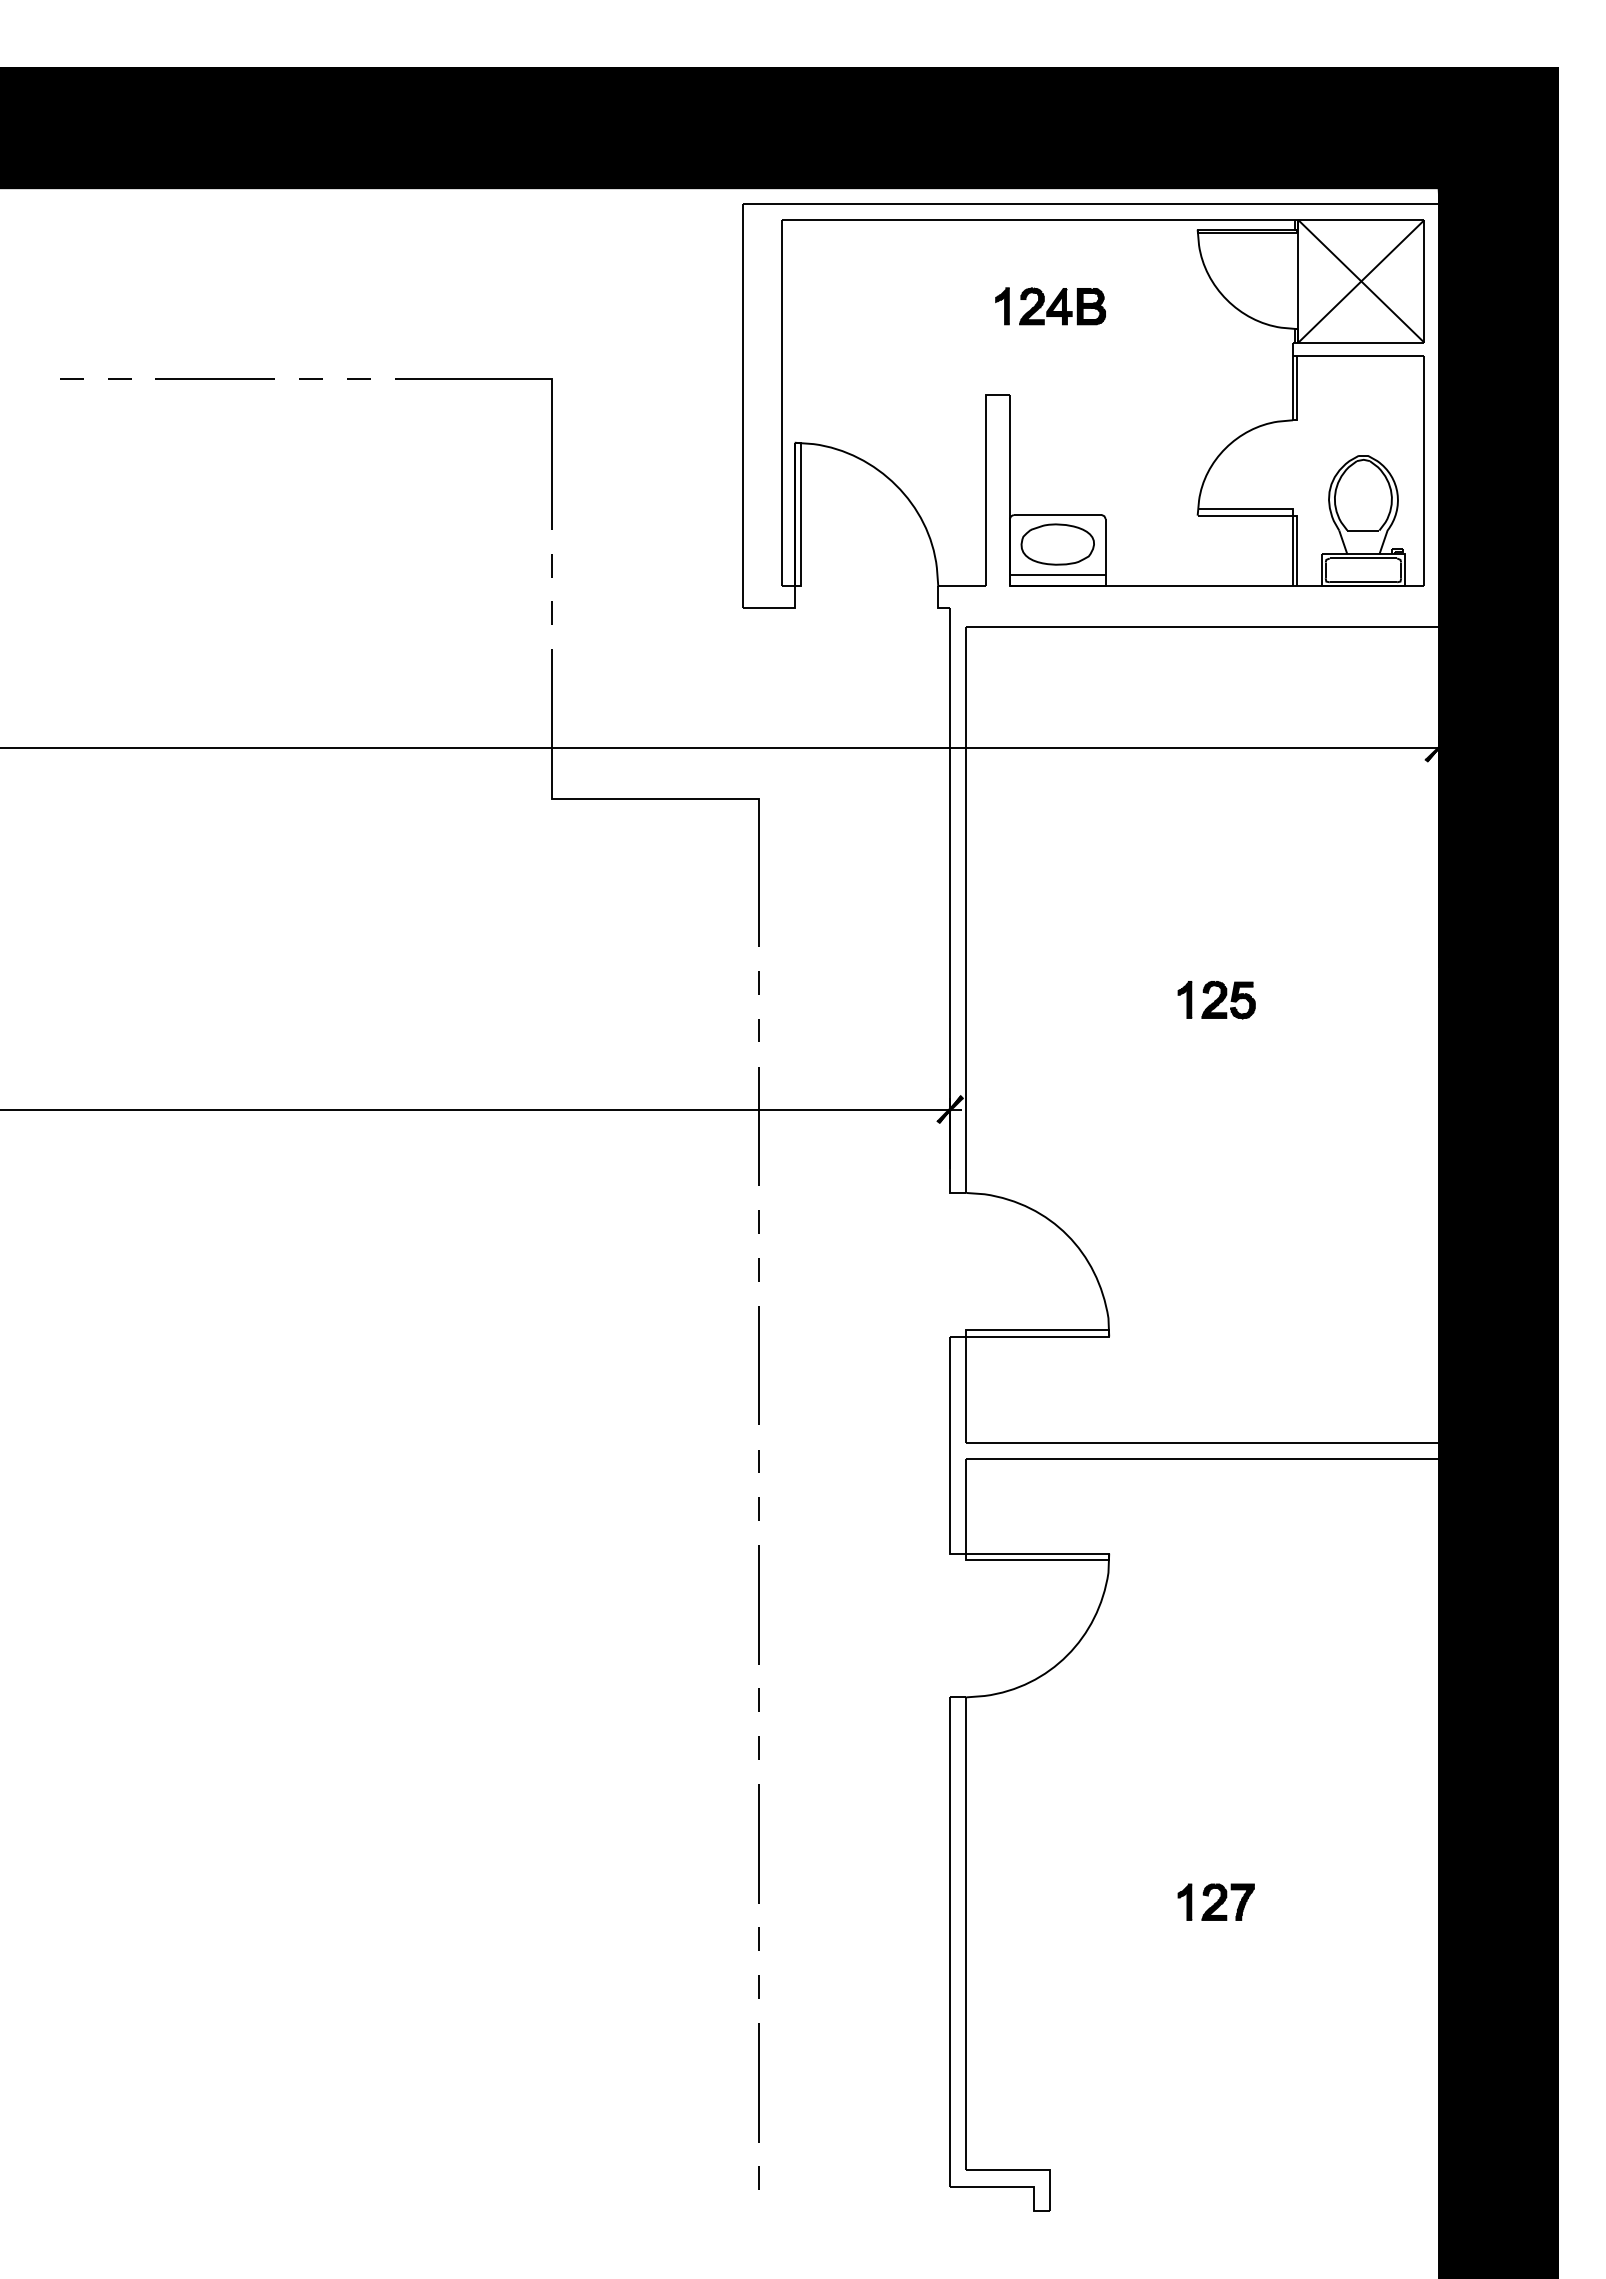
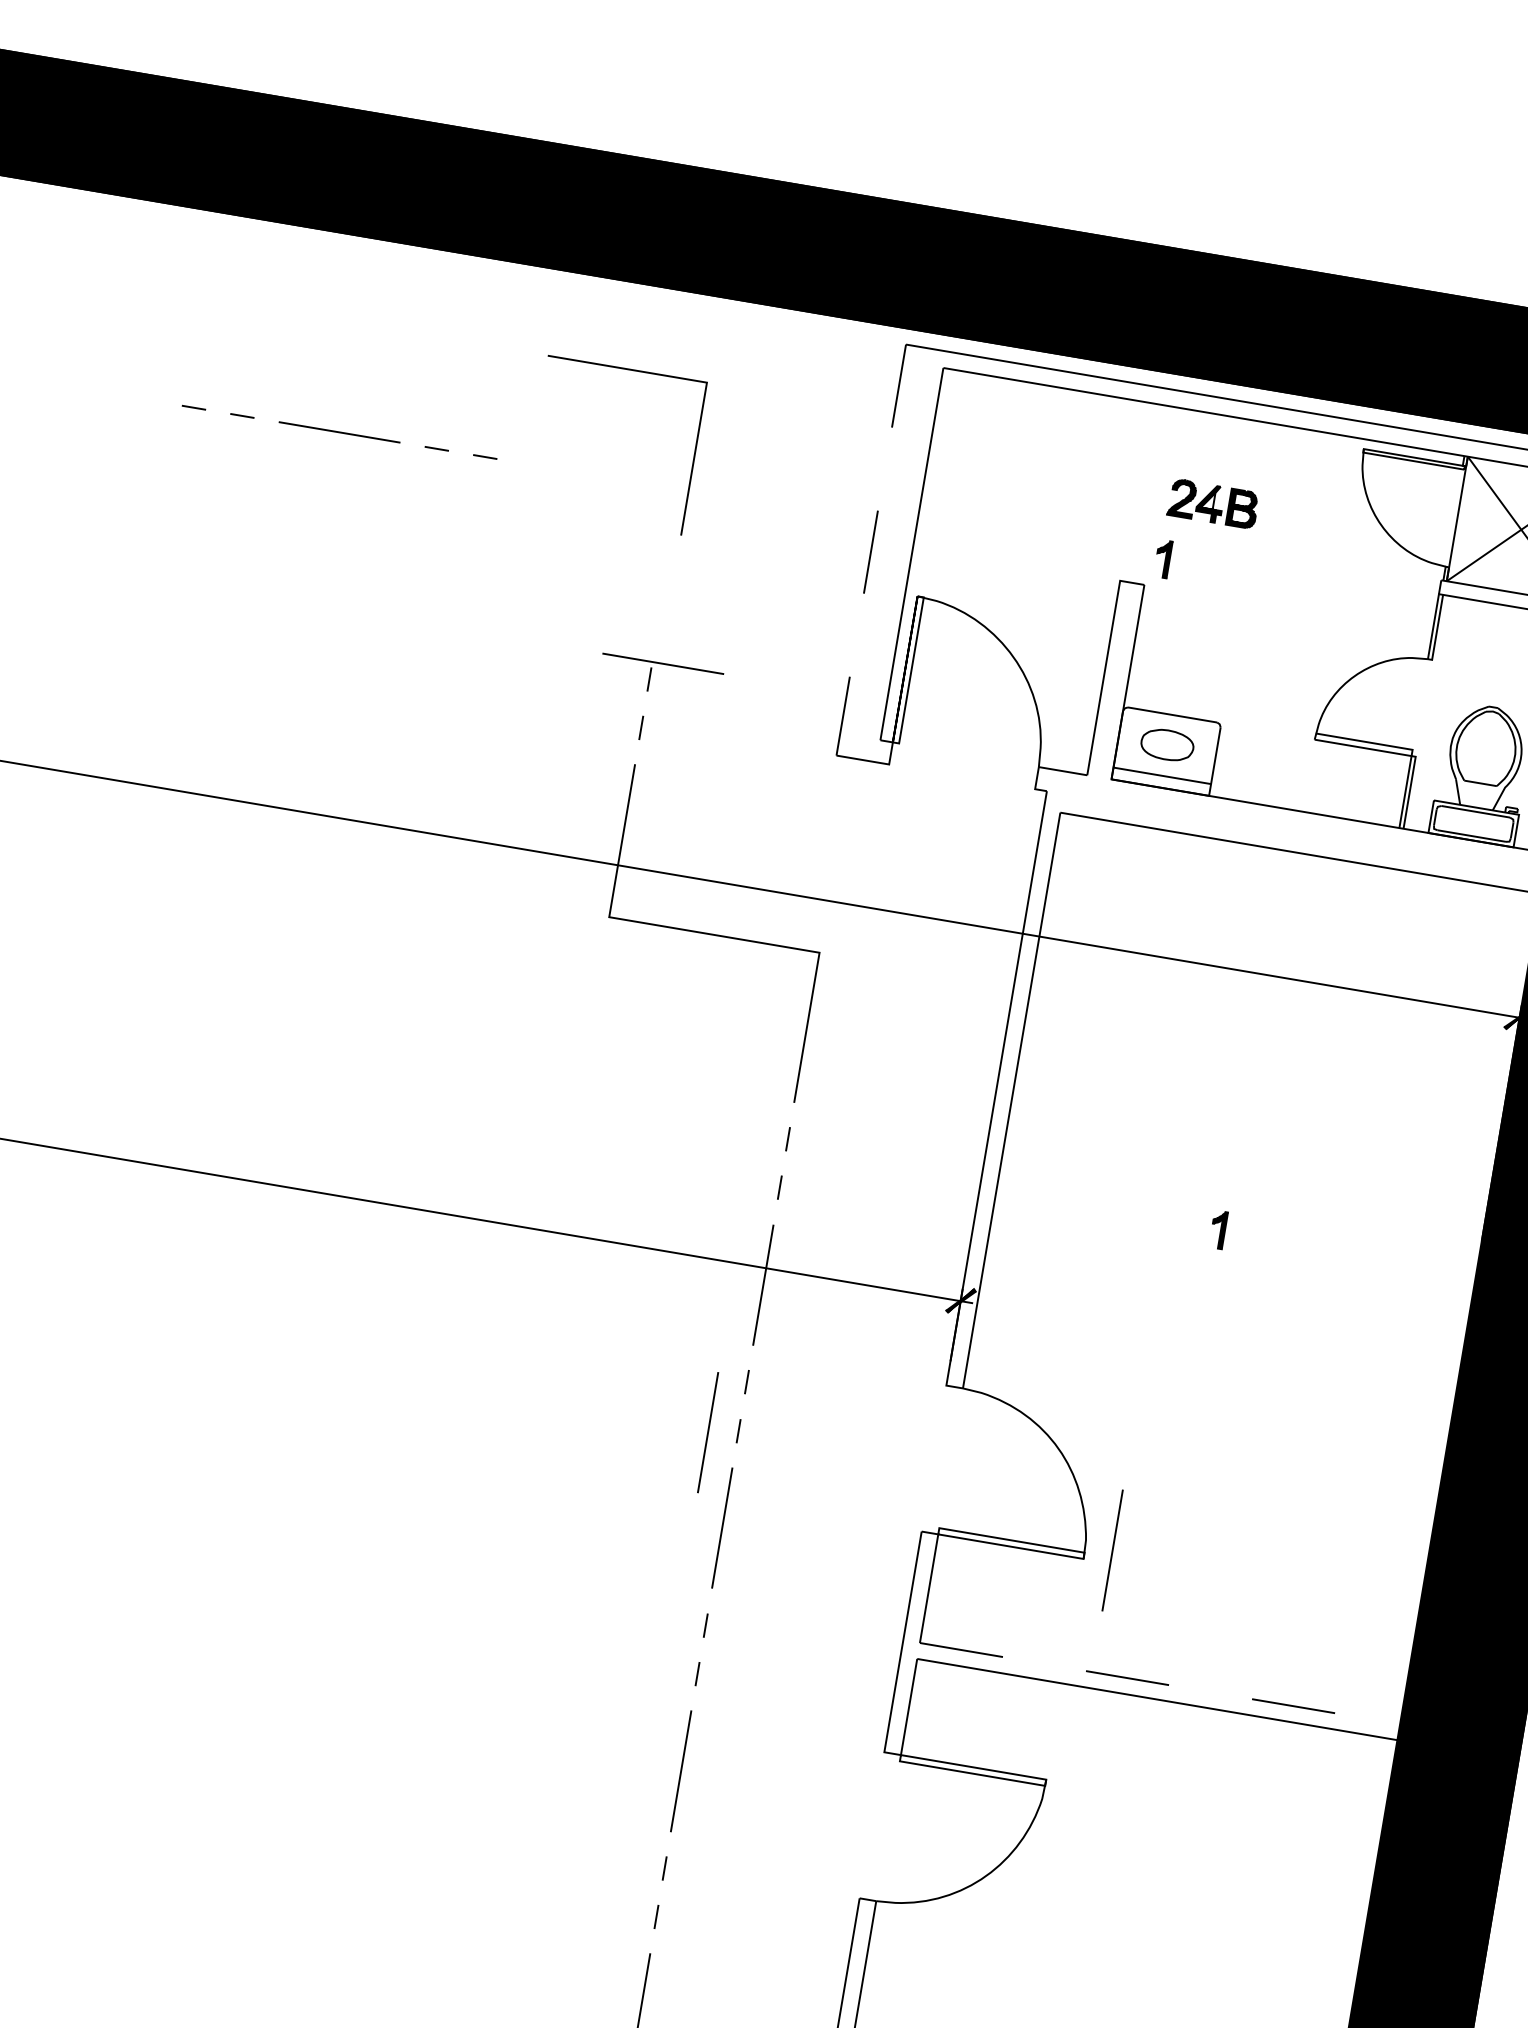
fill: (1058, 300) -> (1210, 497), removed
part: (1002, 306) -> (1163, 559), moved
line: (473, 379) -> (627, 369), moved
line: (742, 406) -> (870, 550), solid -> dashed
part: (1057, 544) -> (1167, 744), size x0.7
line: (561, 547) -> (662, 662), added
part: (1228, 1000) -> (1262, 1237), removed
line: (729, 1276) -> (707, 1432), added
line: (1135, 1323) -> (1112, 1550), added
line: (1202, 1443) -> (1160, 1683), solid -> dashed

